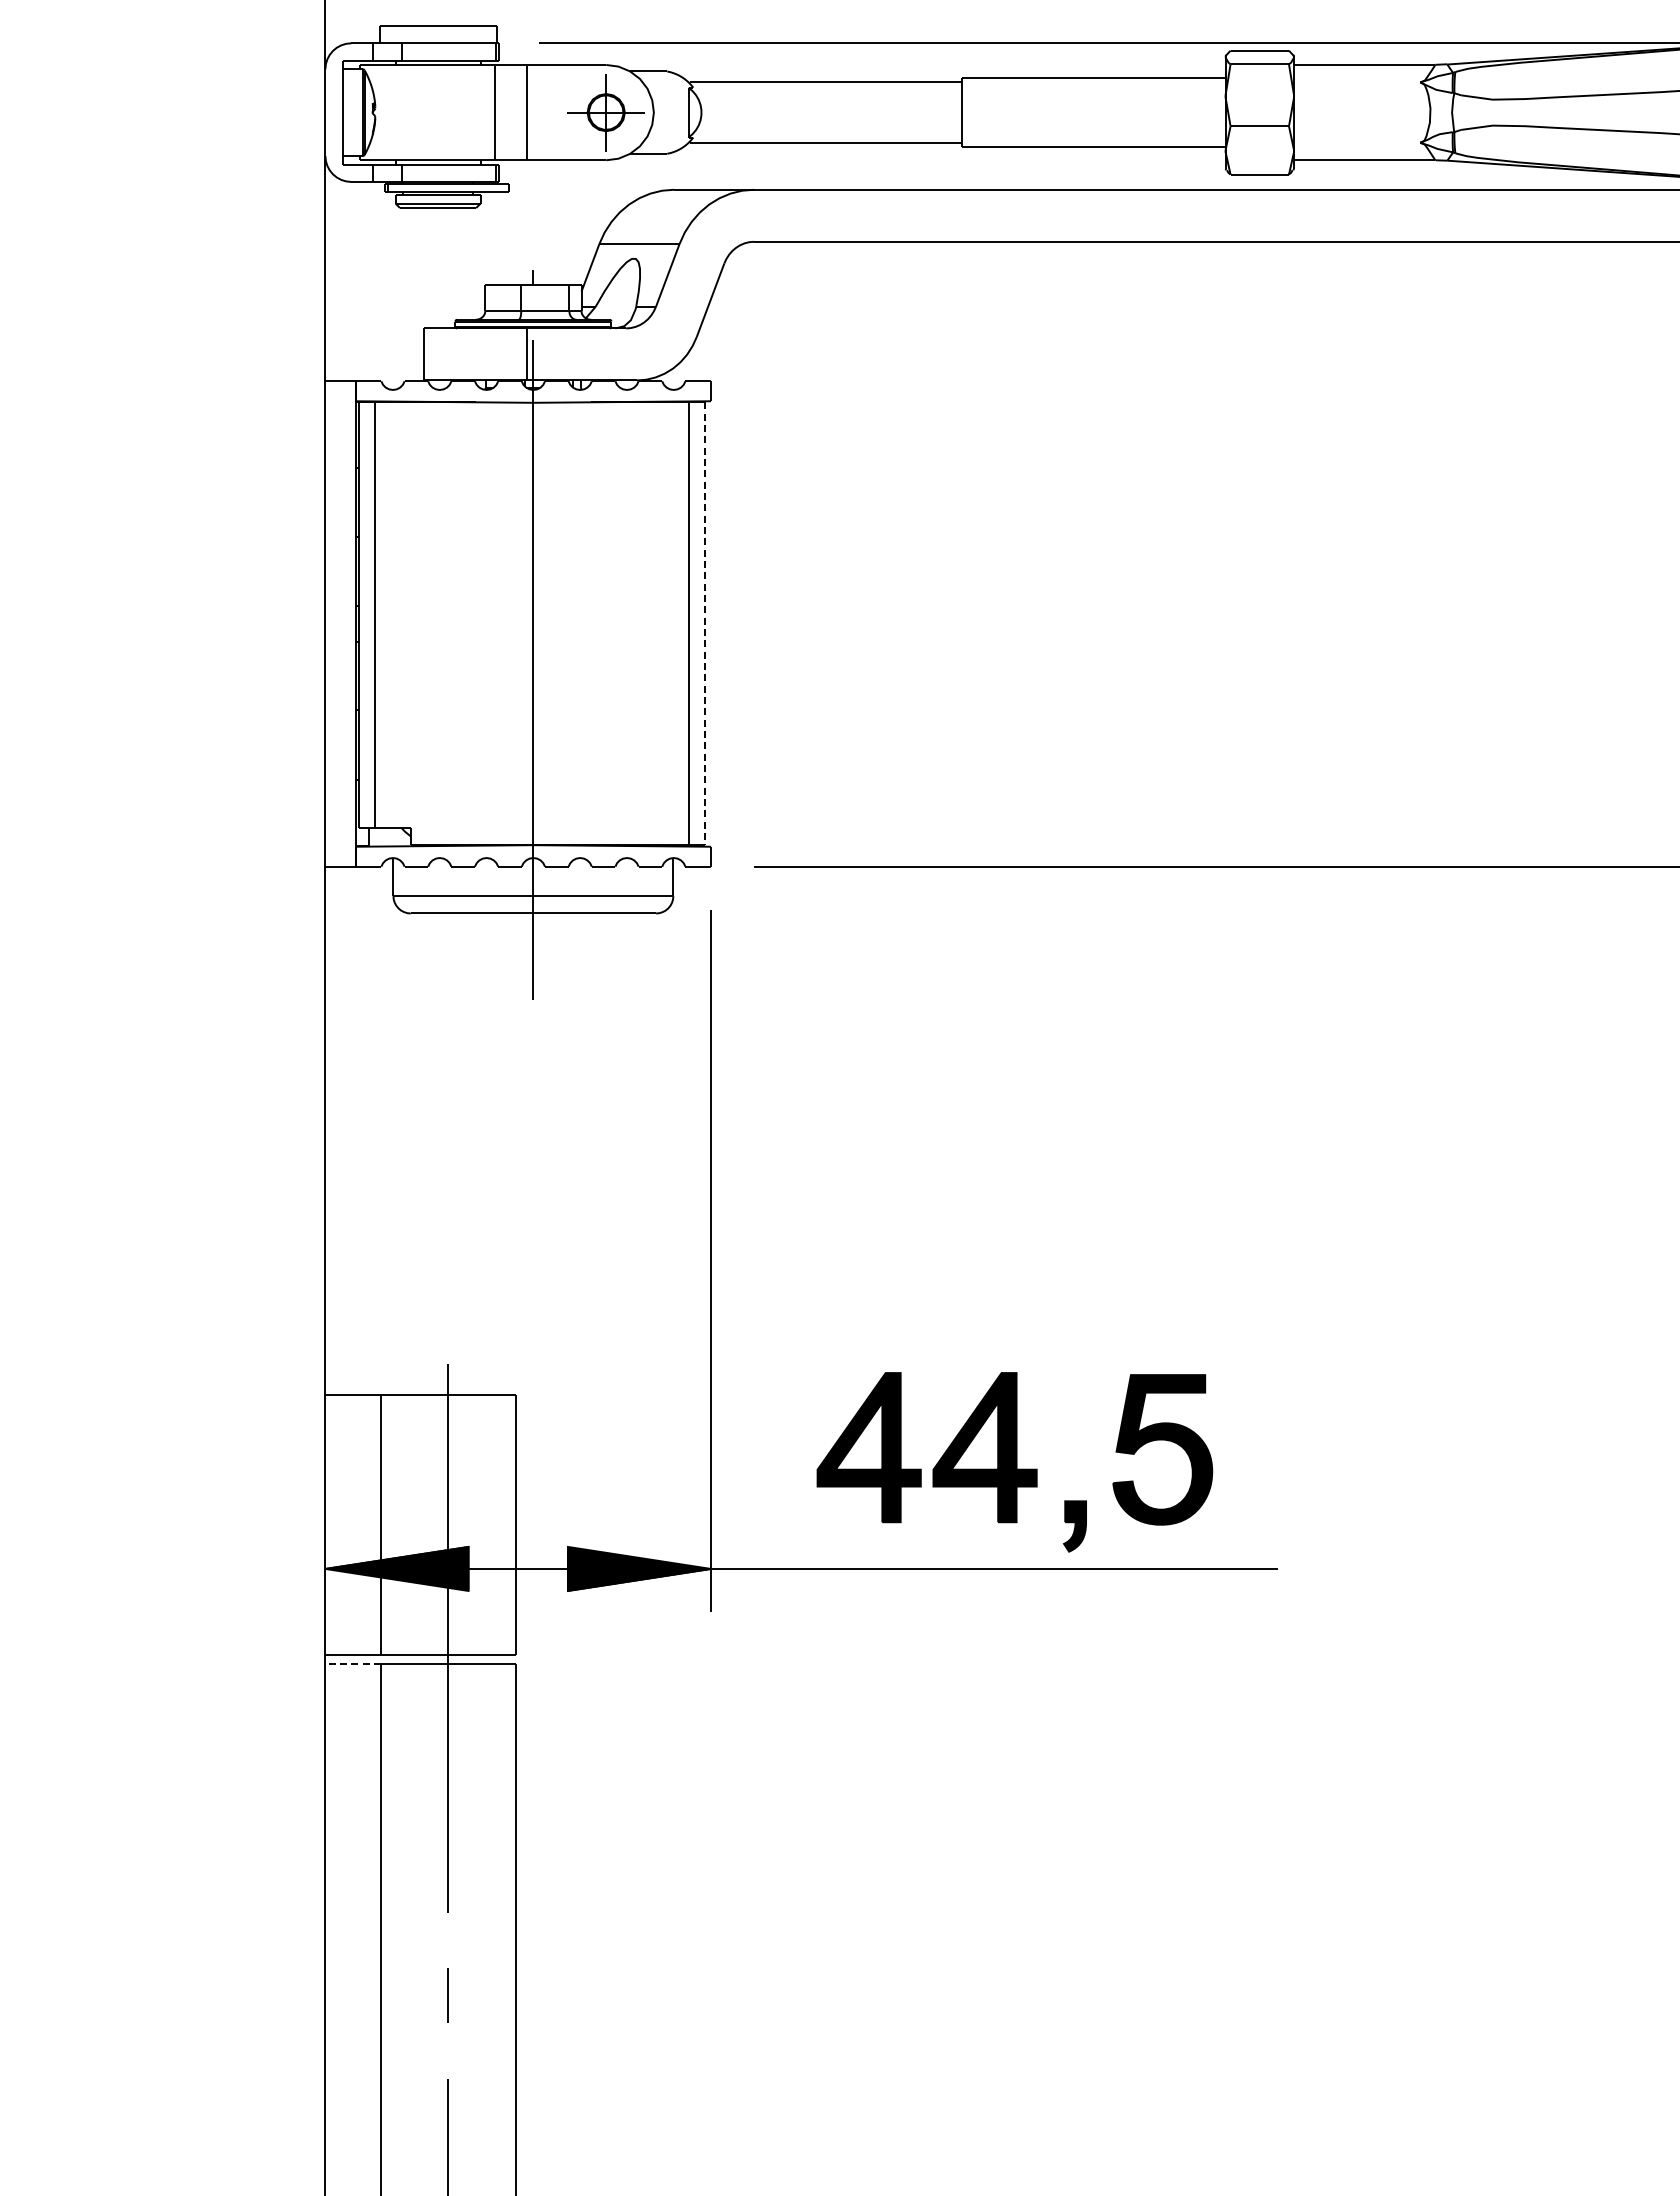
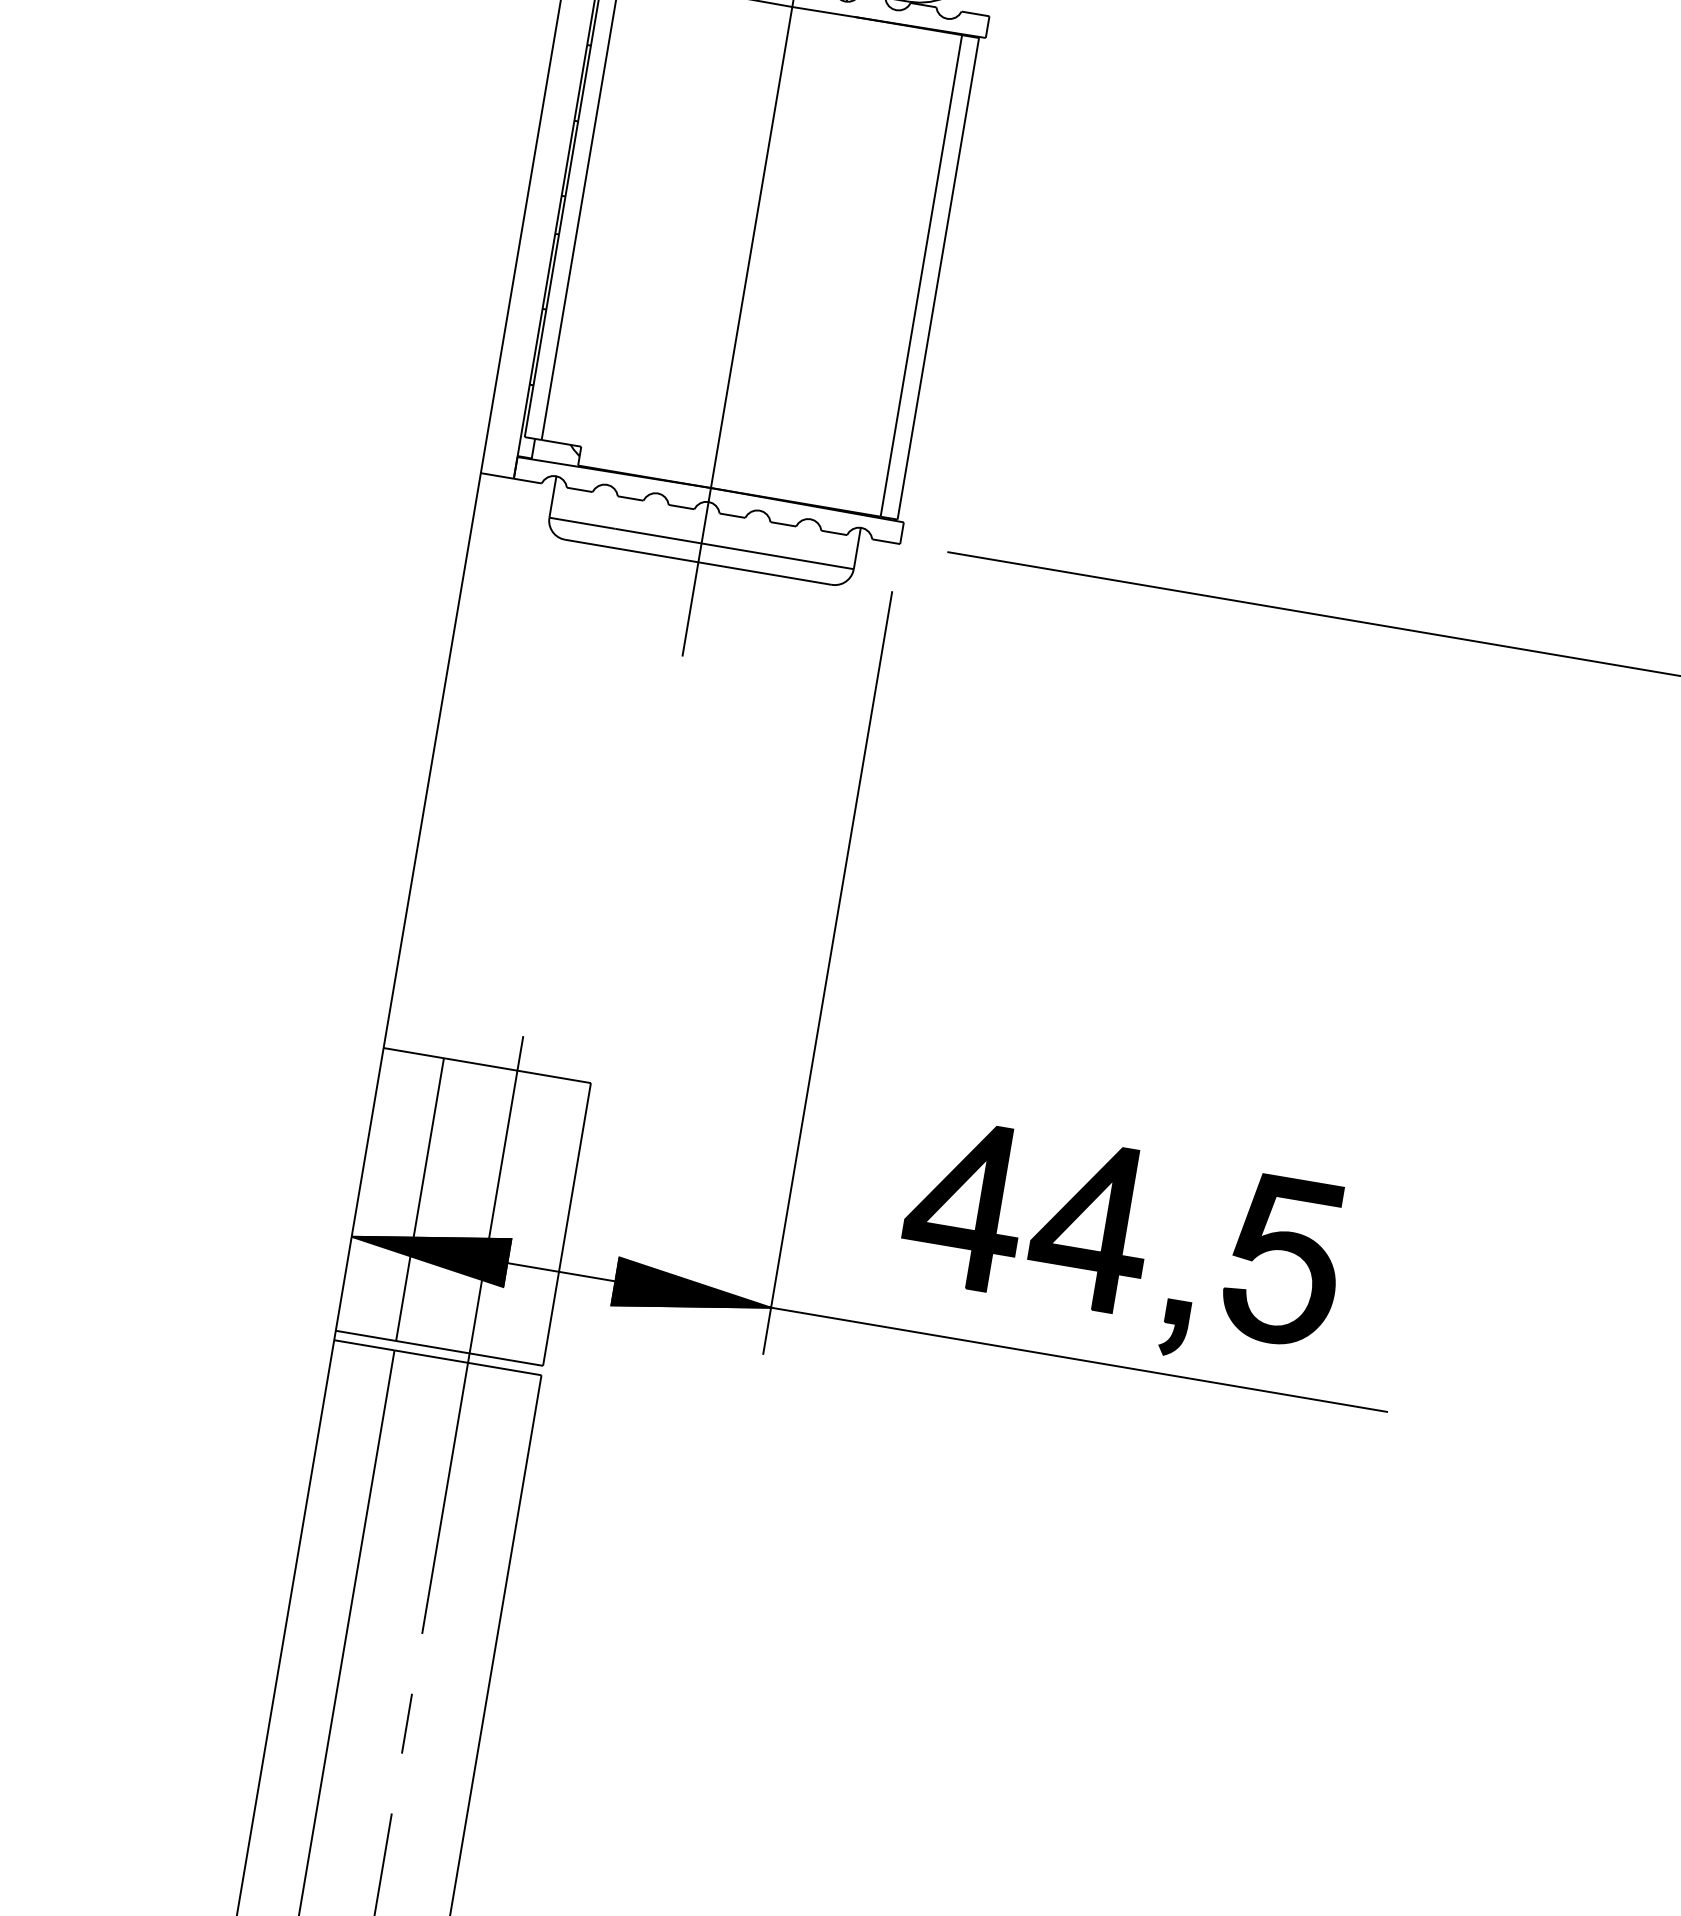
line: (705, 624) -> (938, 279), dashed -> solid
line: (353, 1664) -> (364, 1345), dashed -> solid

